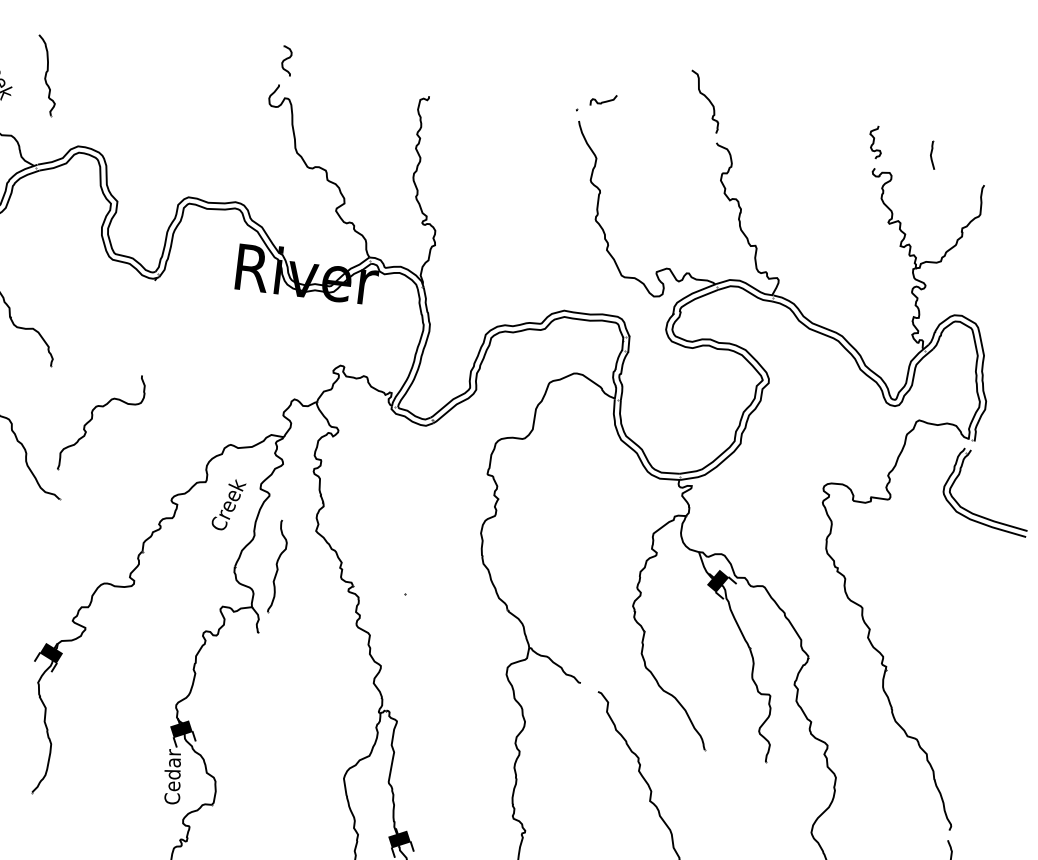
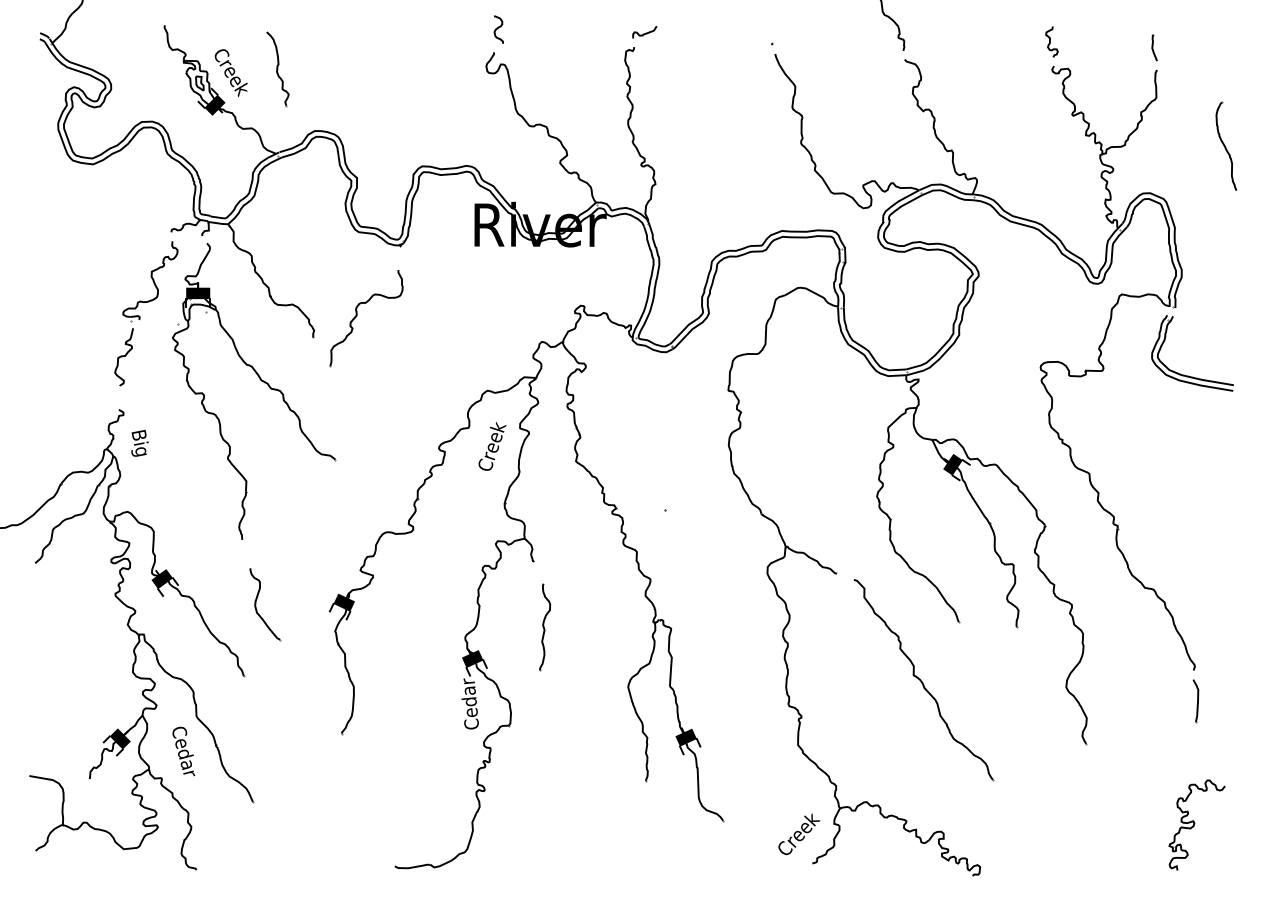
curve: (604, 100) -> (645, 32), moved
part: (933, 154) -> (1154, 47), moved
part: (92, 419) -> (357, 316), moved
part: (278, 566) -> (545, 627), moved

